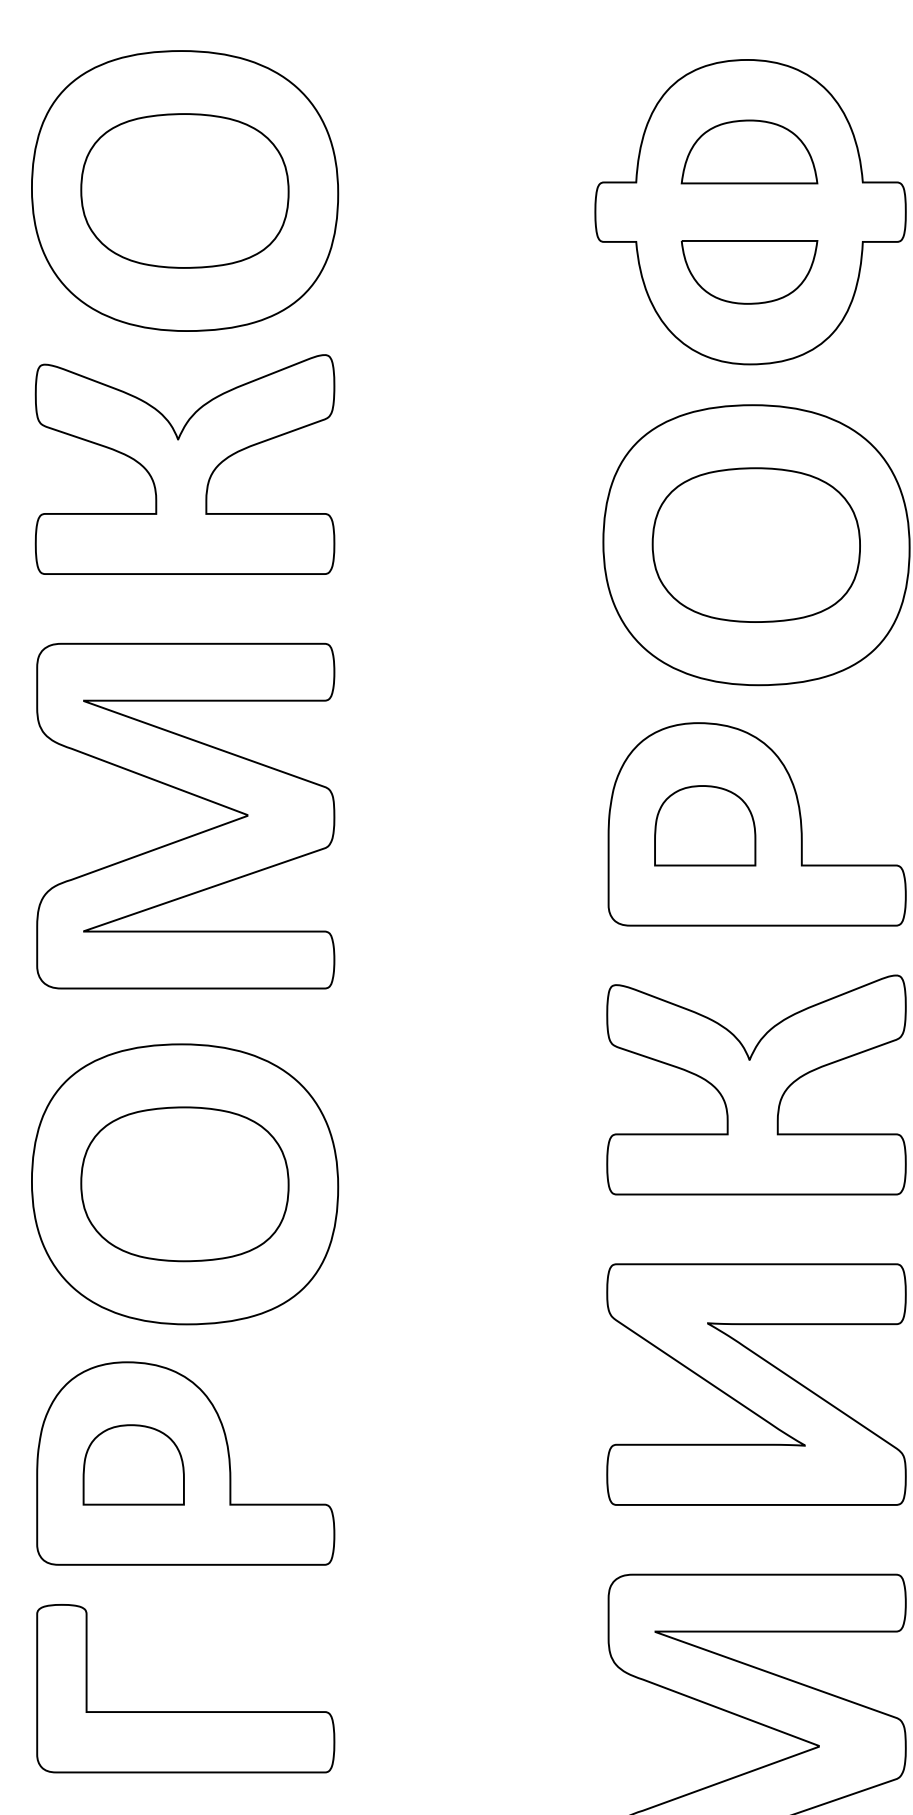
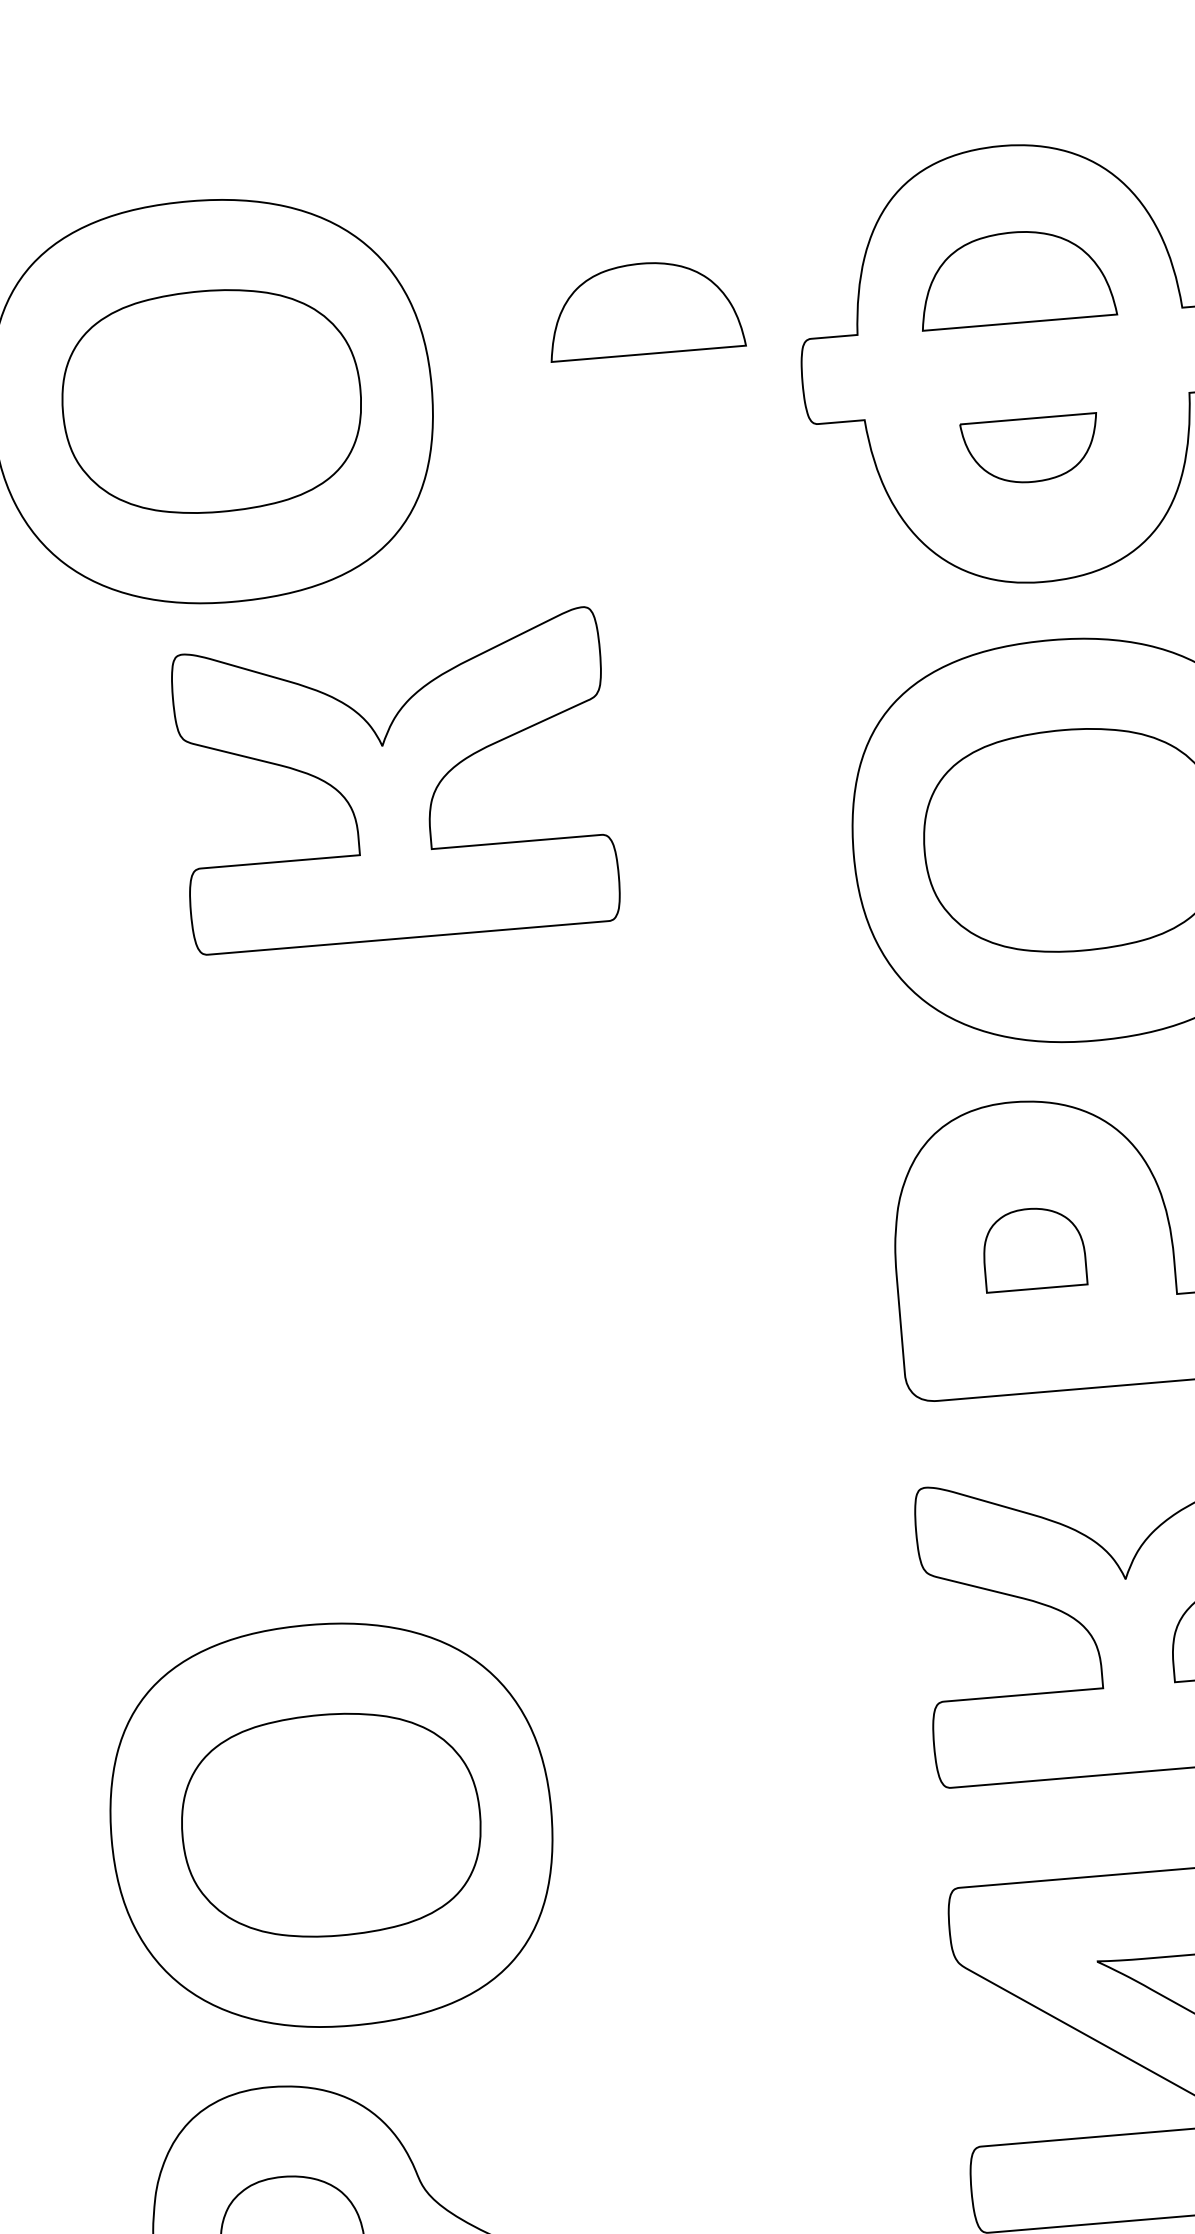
part: (490, 151) -> (644, 308), added
part: (749, 272) -> (1030, 450), size x0.7
part: (184, 464) -> (394, 780), moved
part: (705, 825) -> (1034, 1248), size x0.7
part: (192, 834) -> (300, 1322), removed

